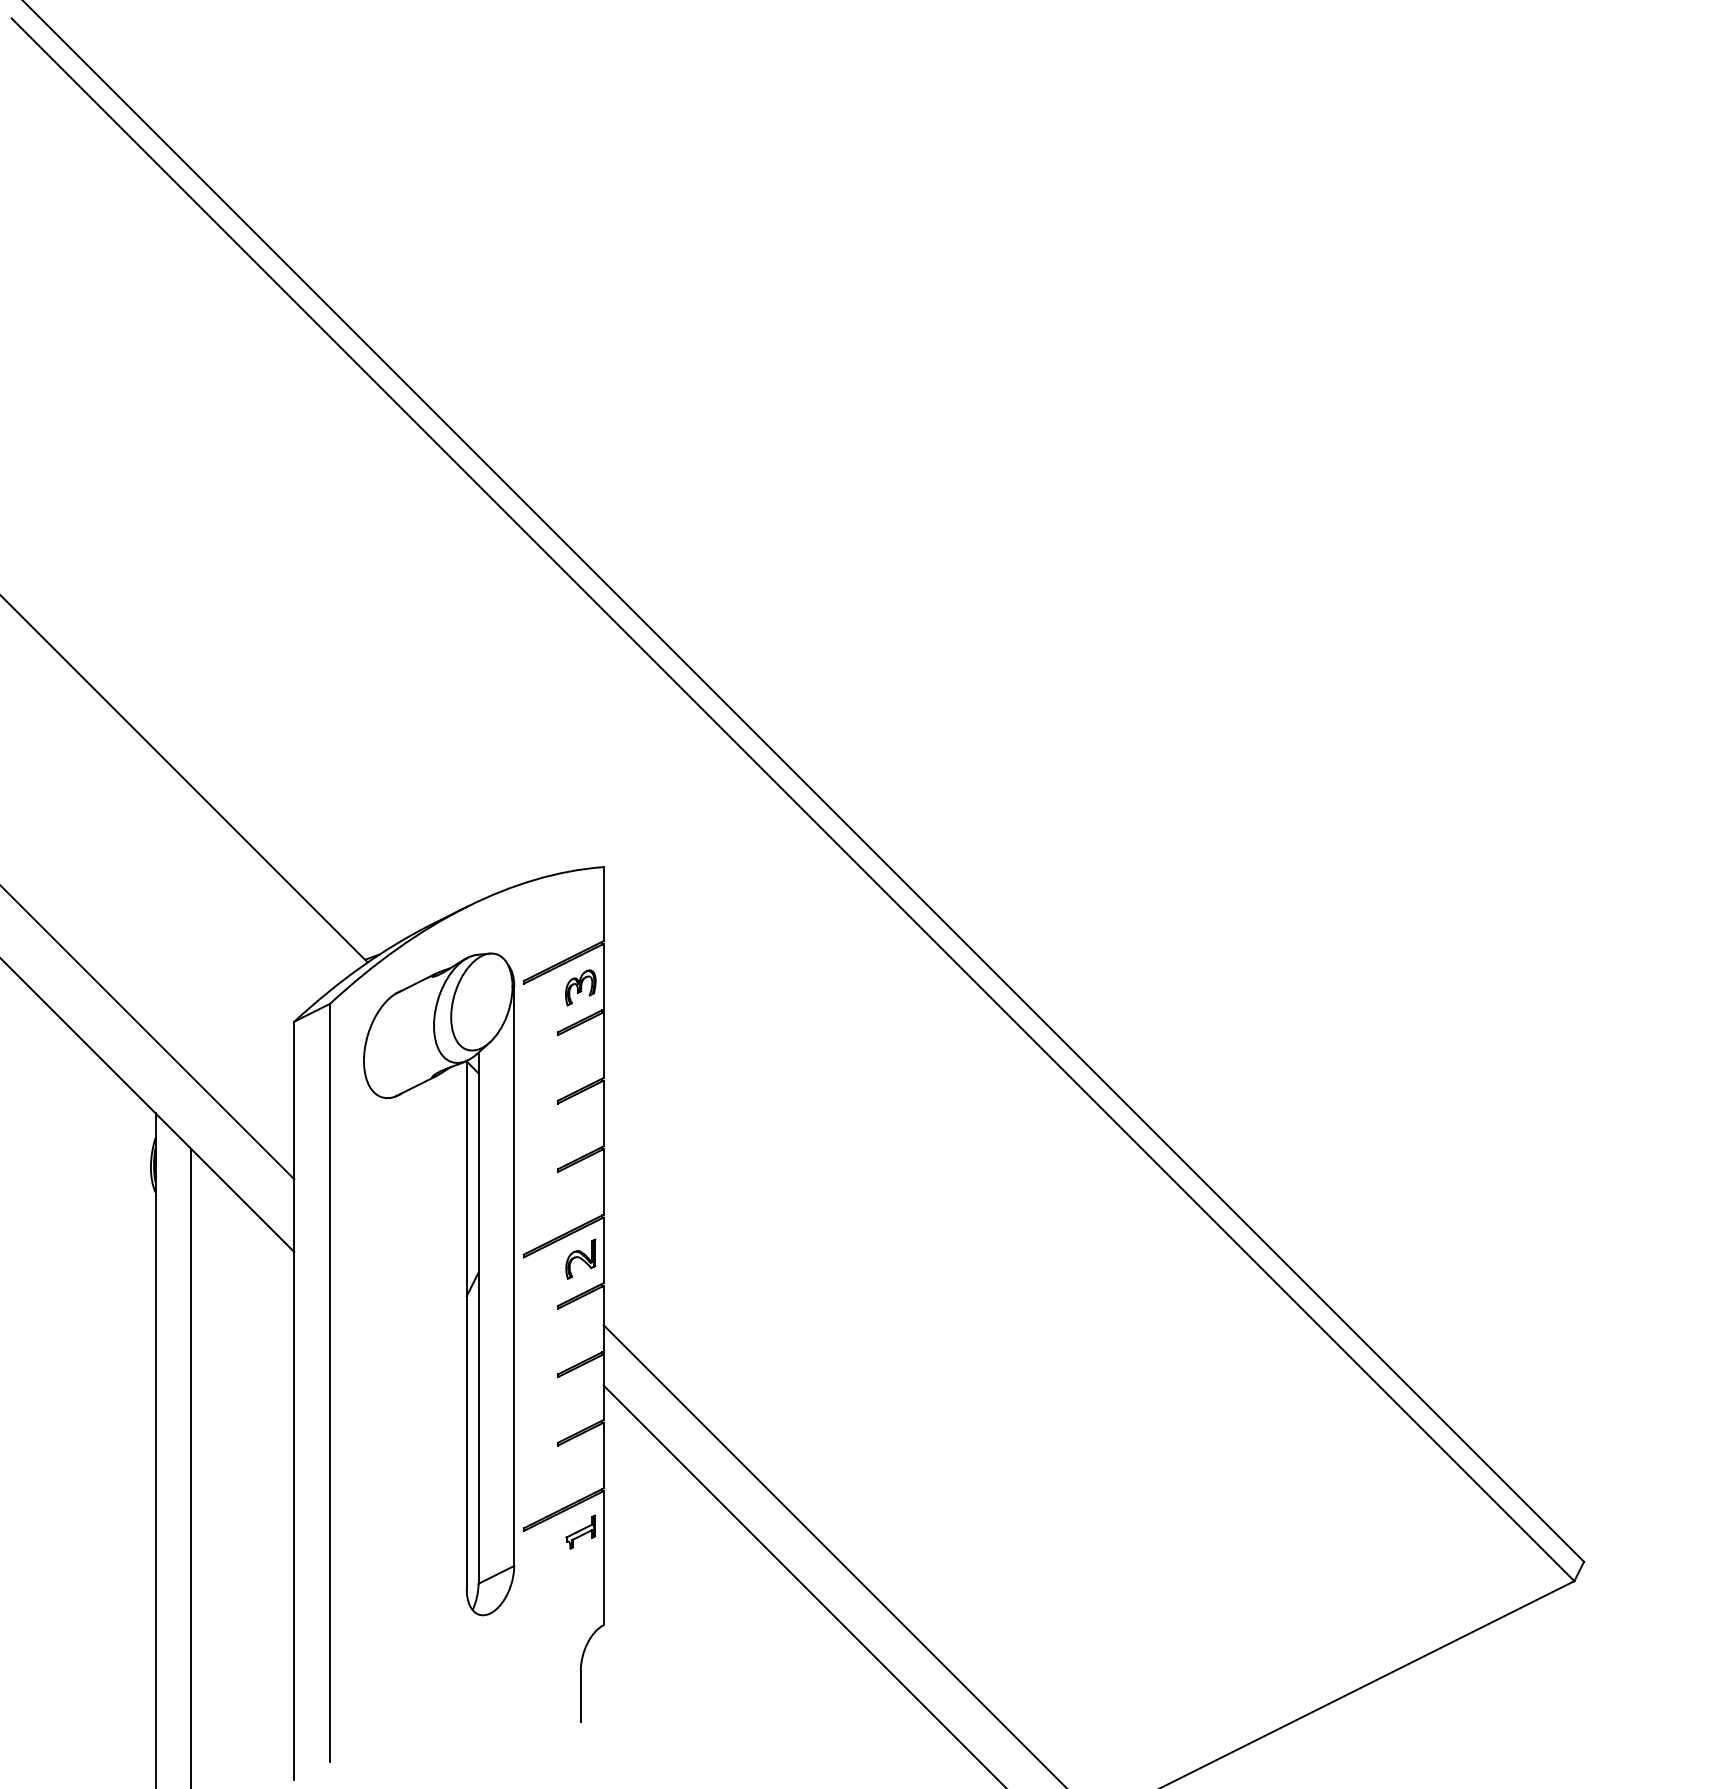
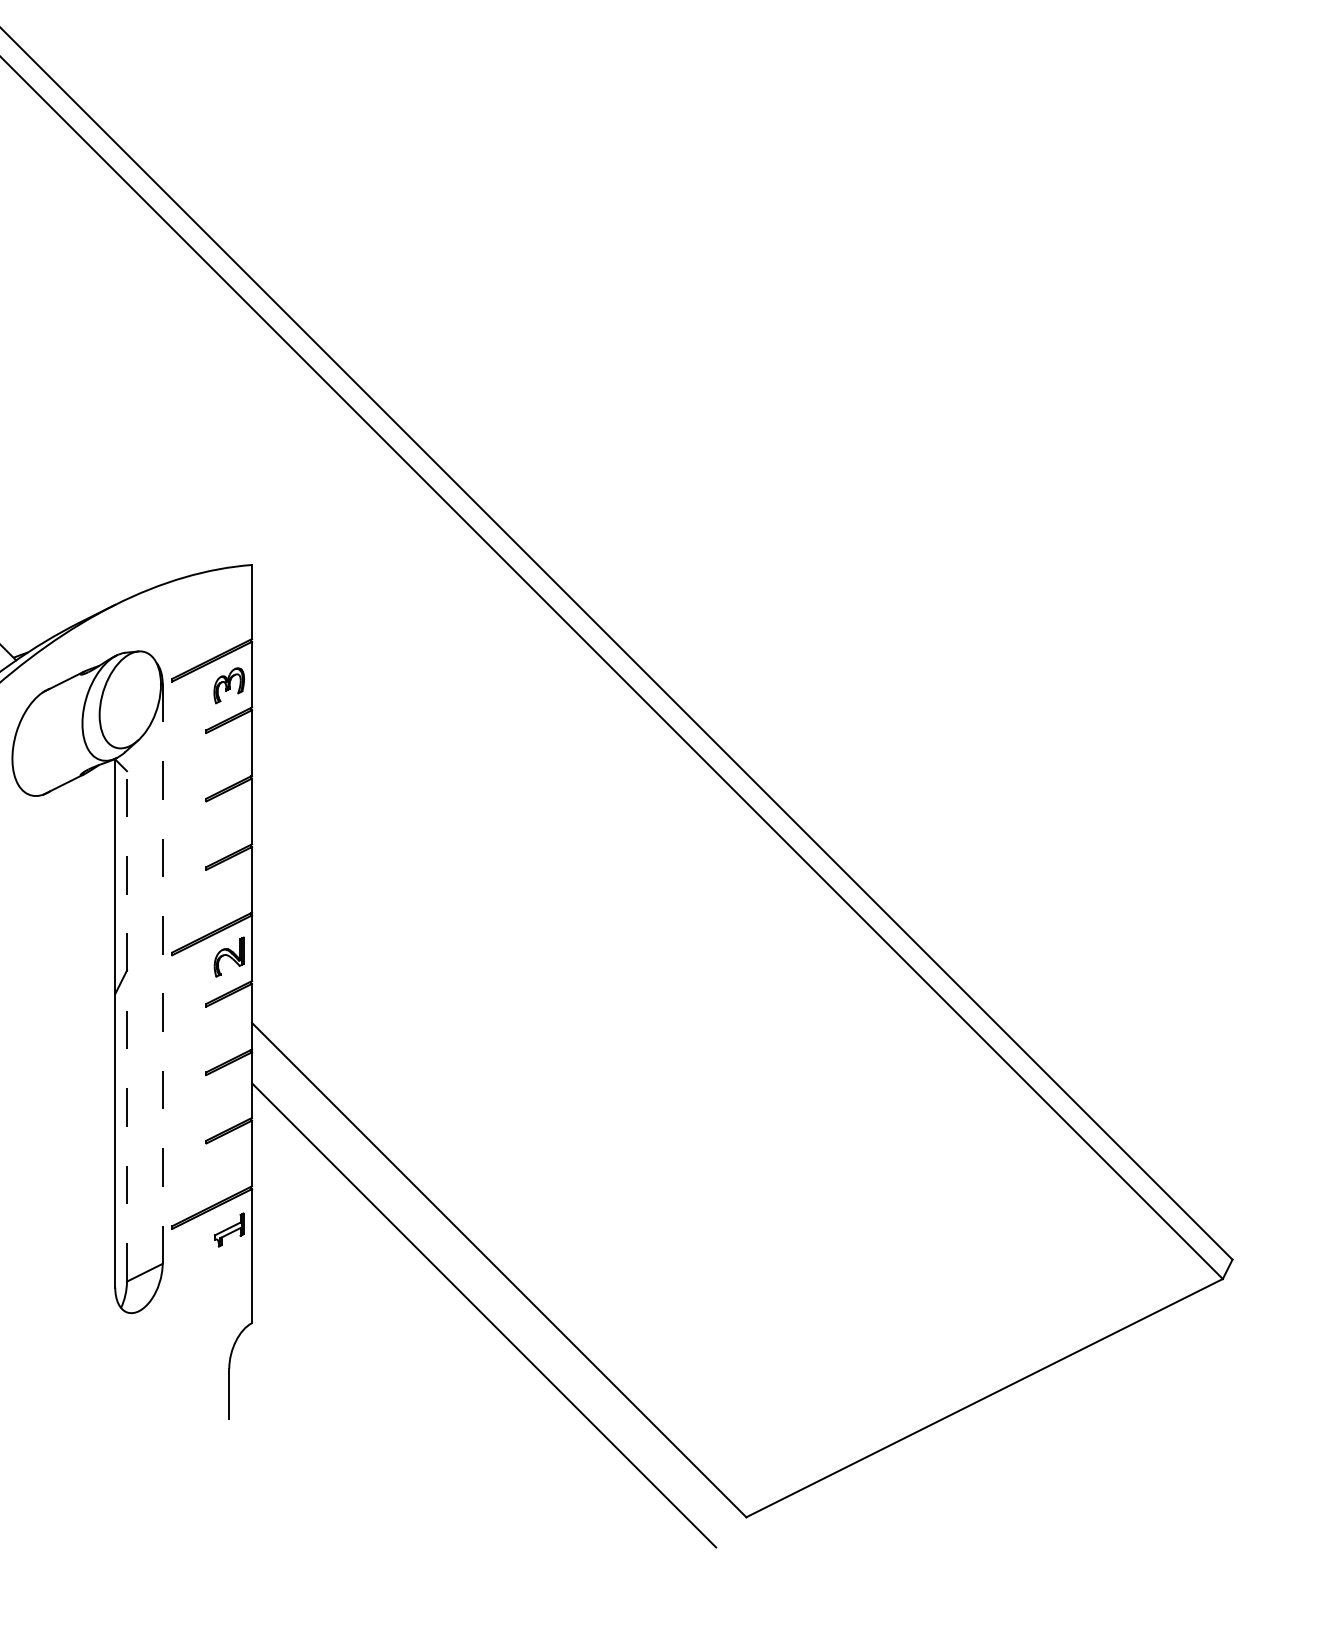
line: (514, 1276) -> (162, 974), solid -> dashed
line: (478, 1318) -> (126, 1016), solid -> dashed

